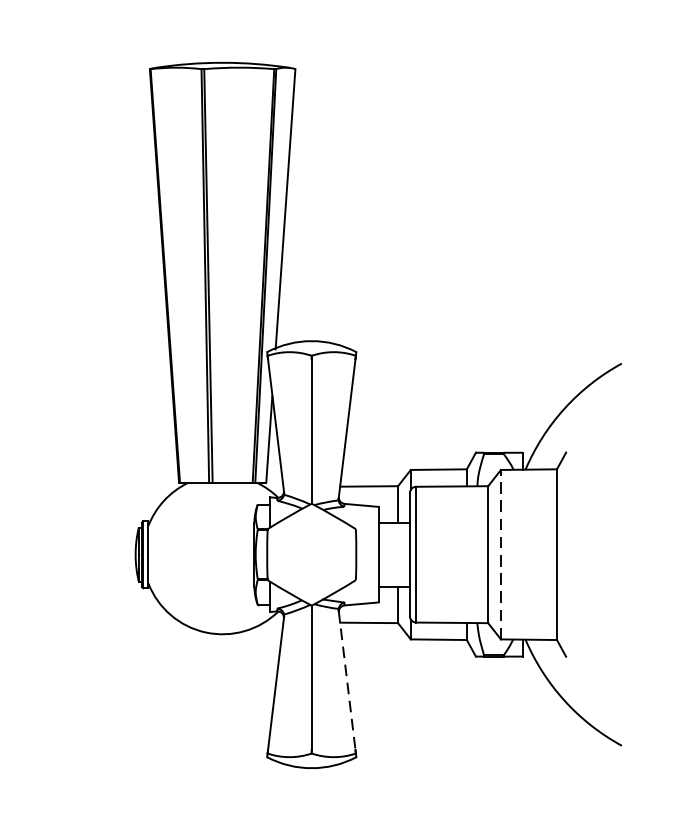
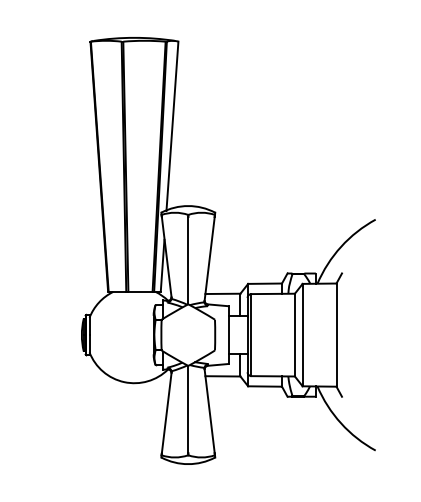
line: (500, 553) -> (302, 334), dashed -> solid
line: (346, 681) -> (209, 411), dashed -> solid

